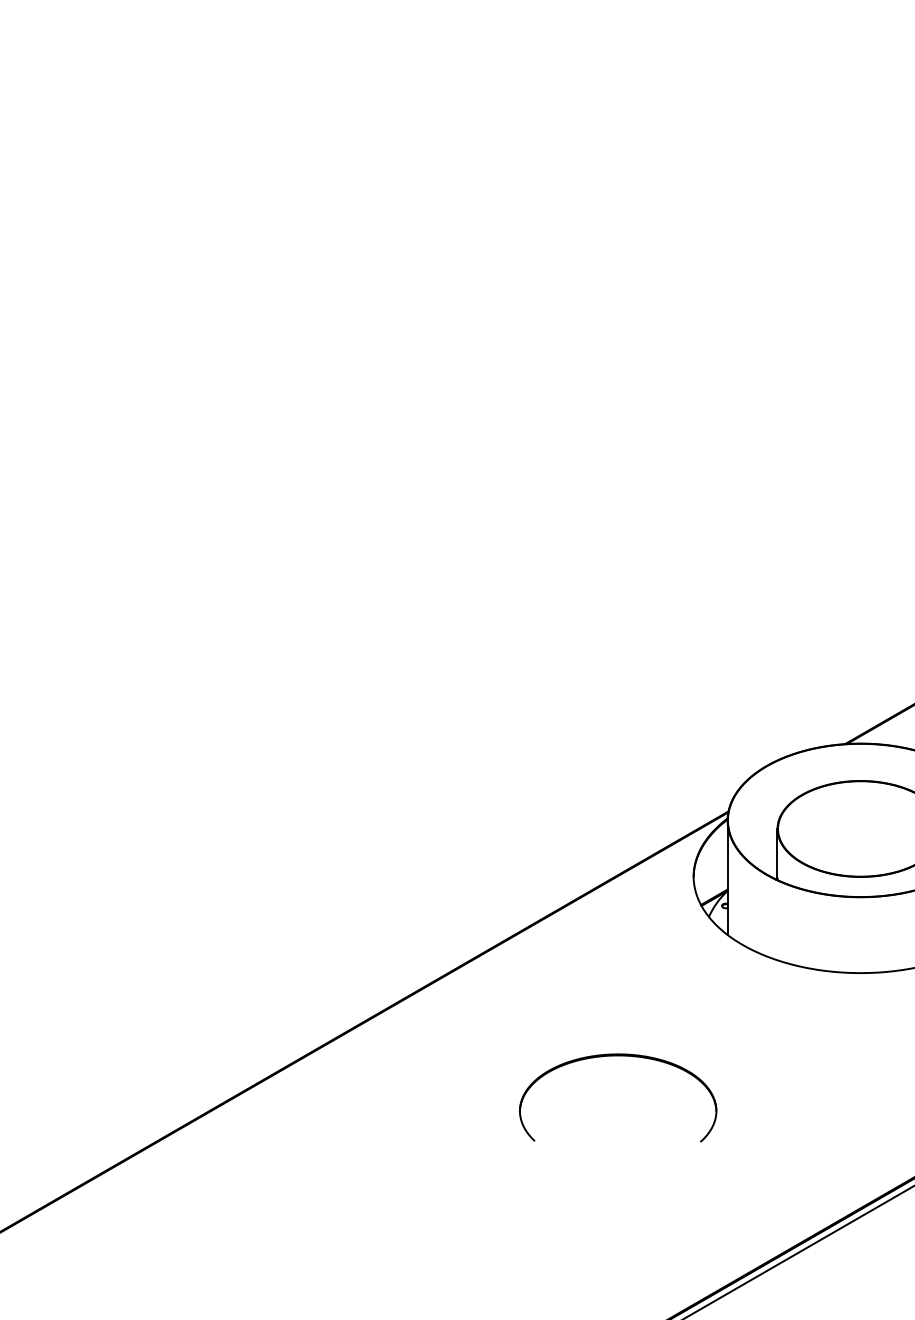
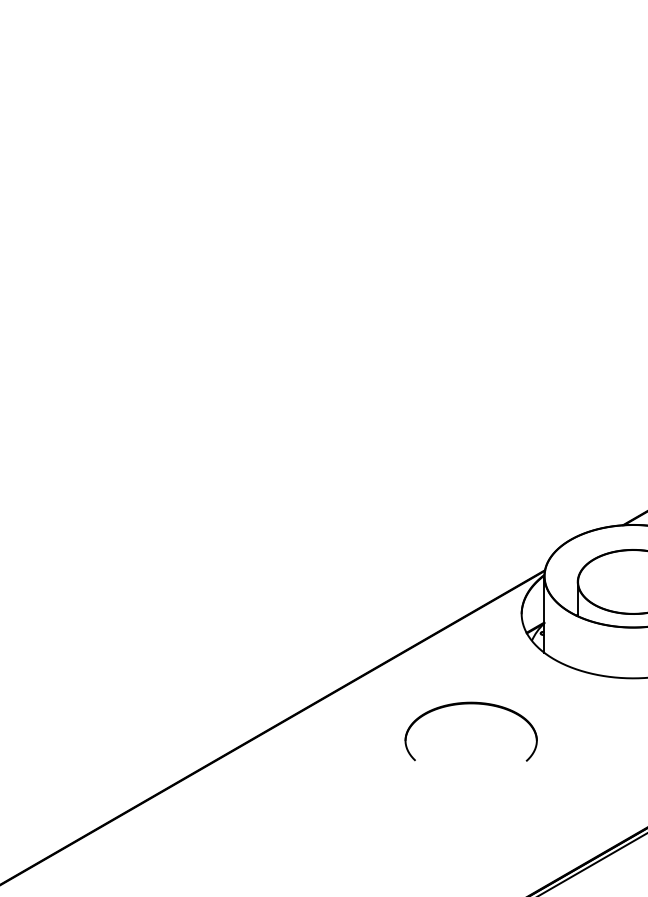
part: (617, 1057) -> (470, 704), moved

